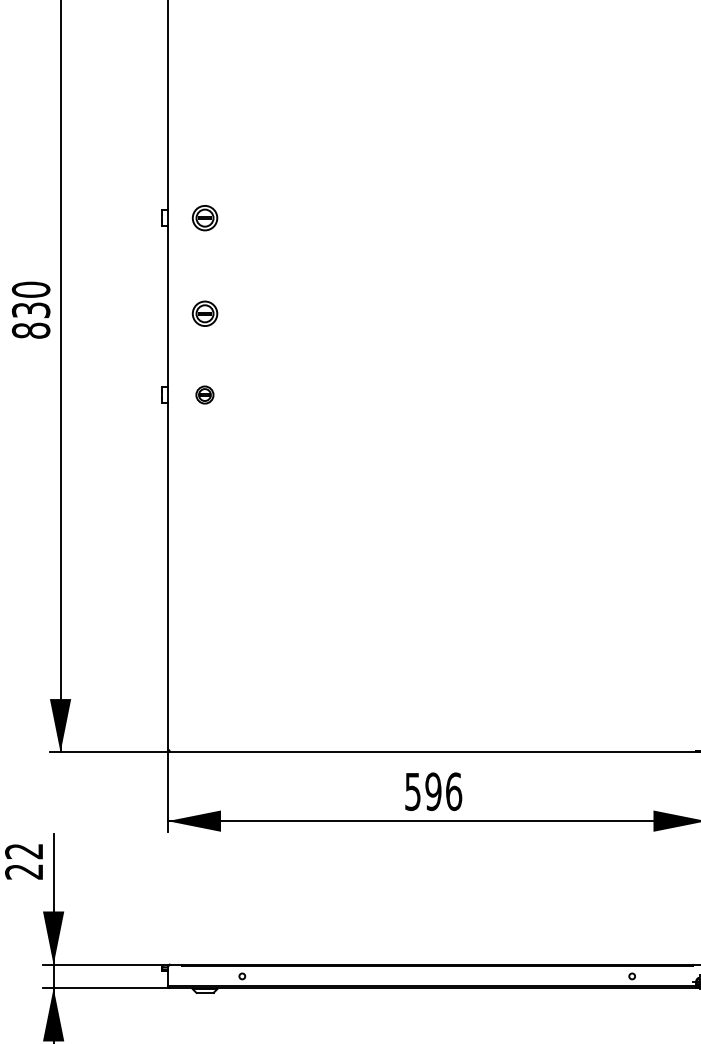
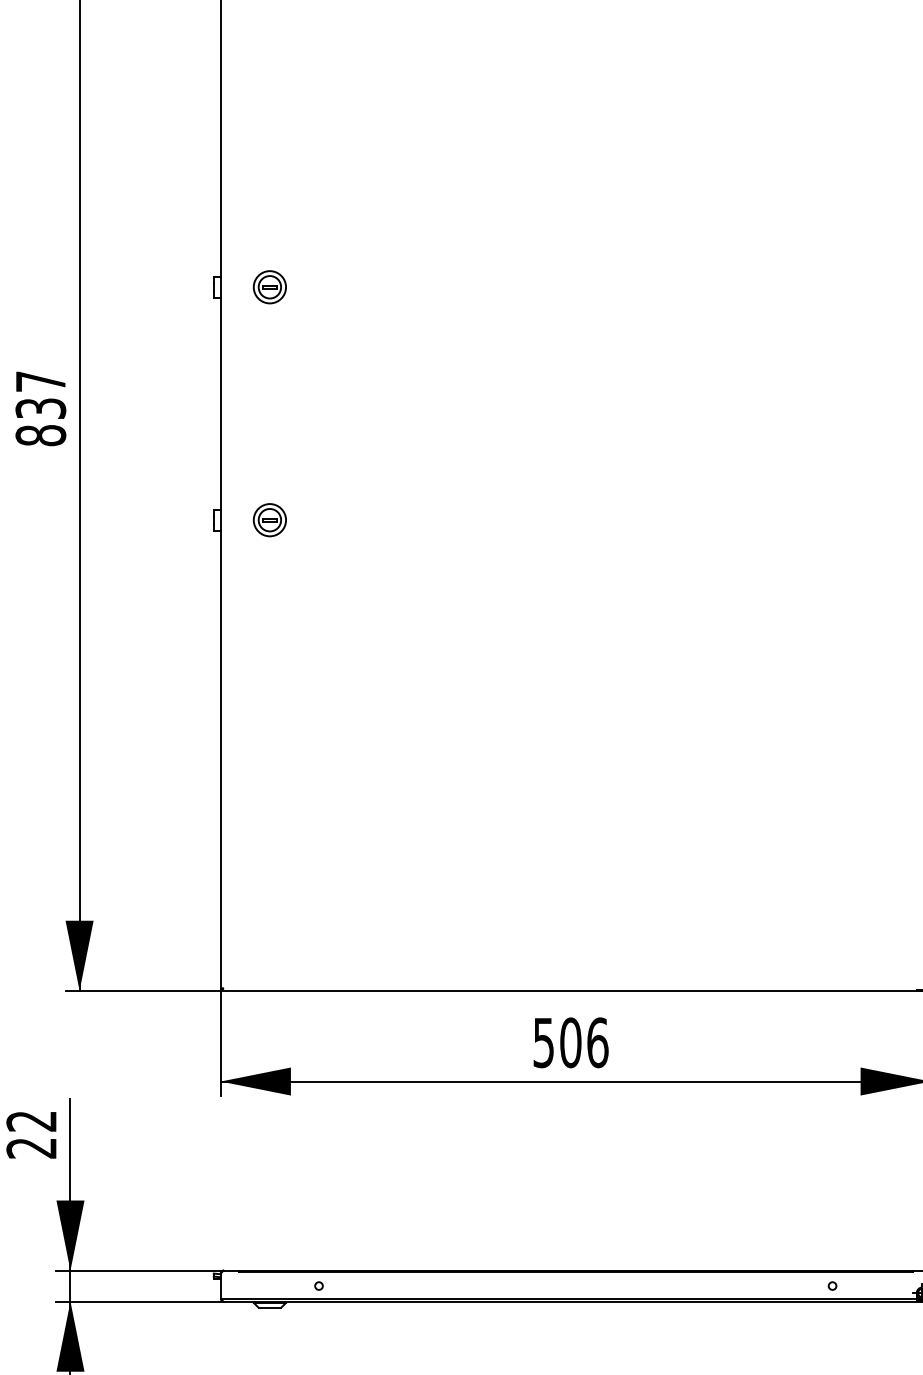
text: (30, 289) -> (40, 381), 830 -> 837
part: (204, 313) -> (269, 413), removed
part: (204, 395) -> (269, 520), size x1.43
text: (433, 791) -> (570, 1042), 596 -> 506

